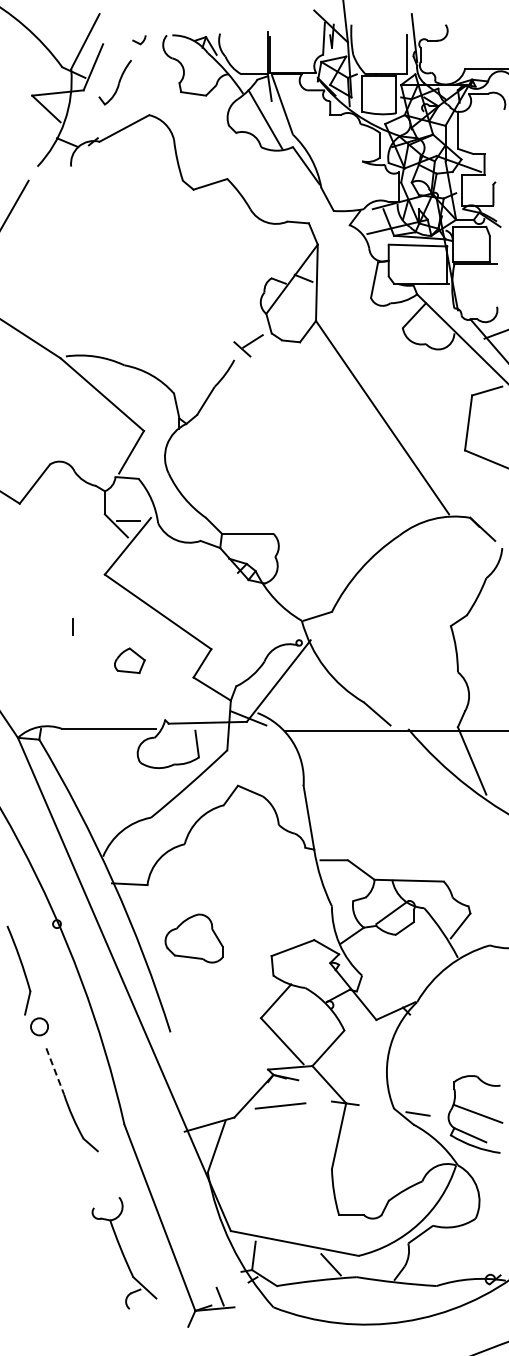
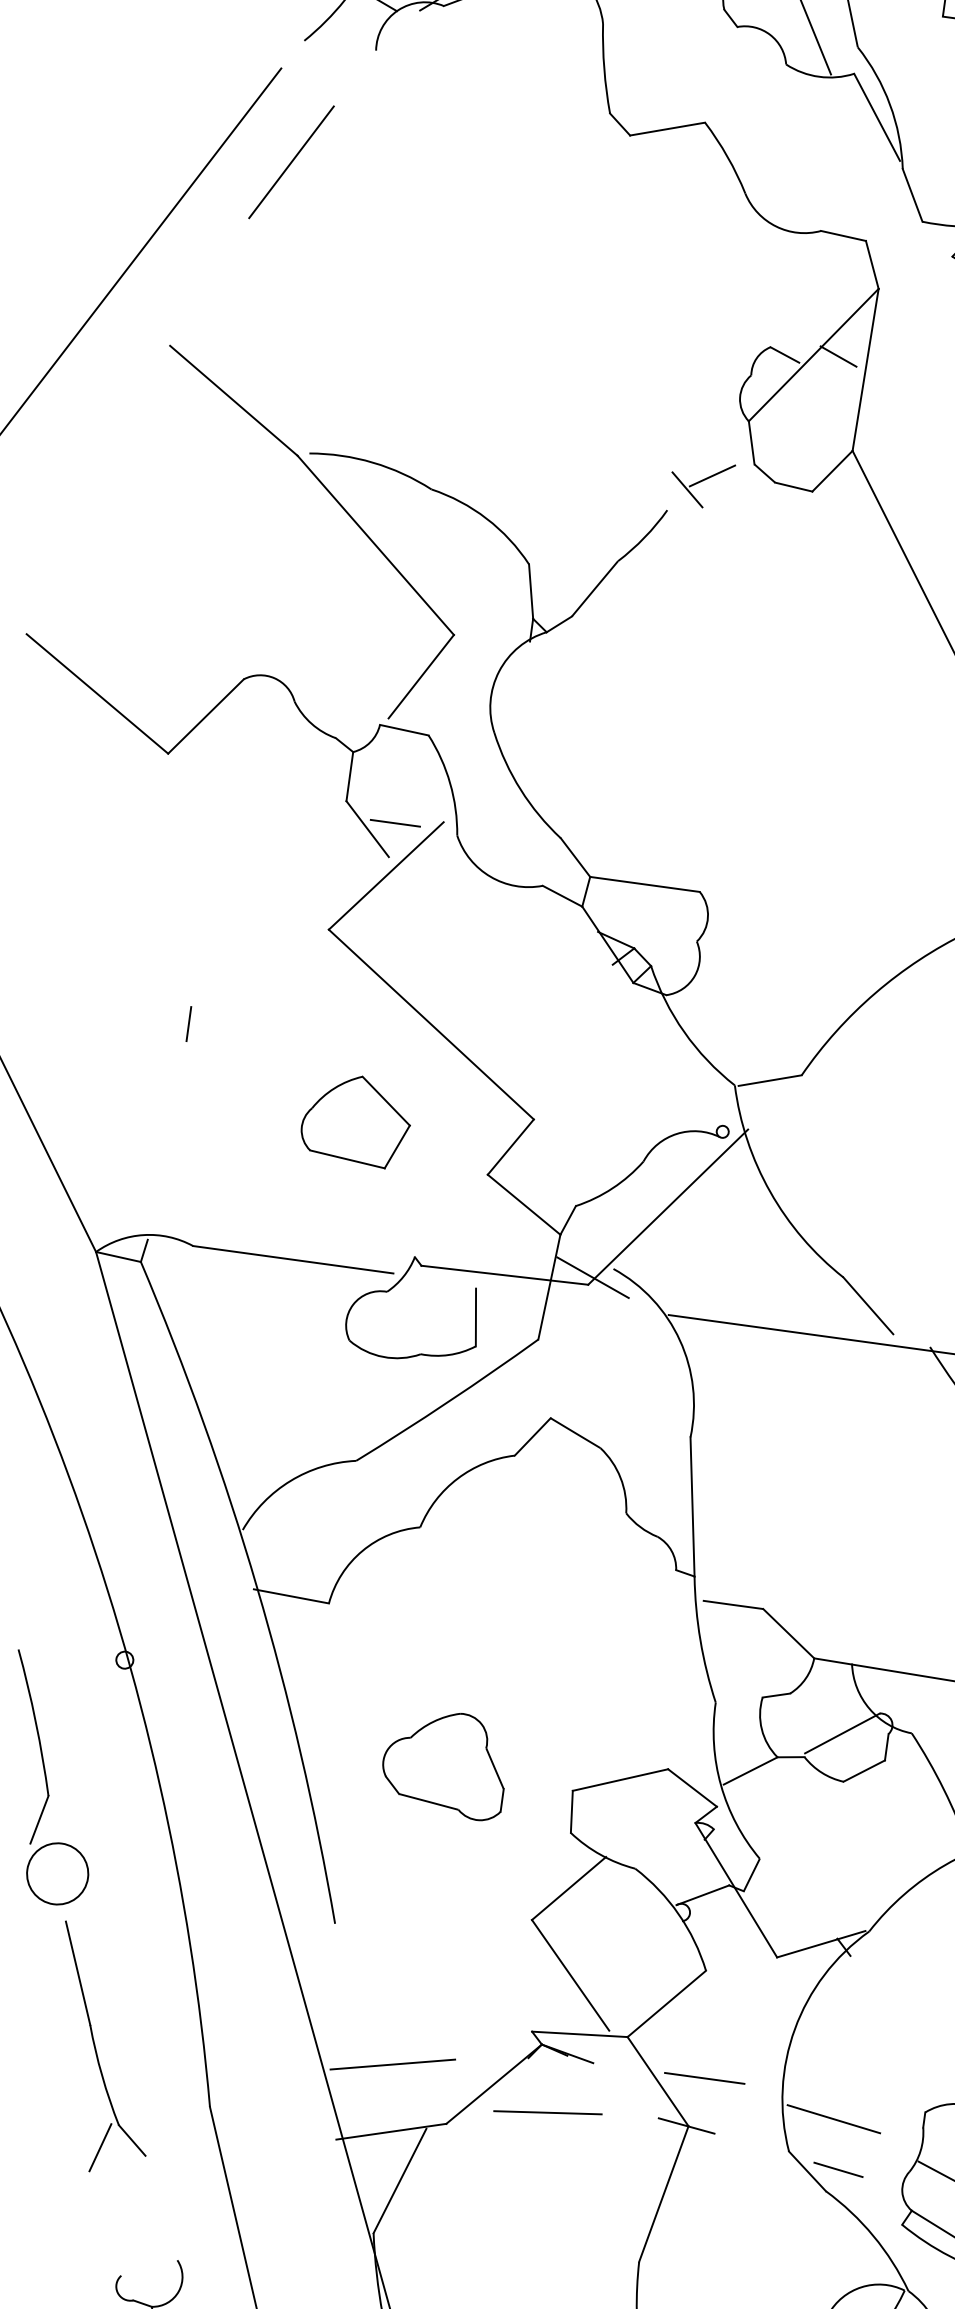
line: (39, 223) -> (291, 162), added
line: (72, 626) -> (187, 1022), moved
part: (129, 660) -> (356, 1119), size x1.67
part: (193, 938) -> (443, 1763), moved
circle: (39, 1026) -> (57, 1873), size x1.67
line: (55, 1071) -> (78, 1973), dashed -> solid
line: (350, 1080) -> (704, 2078), added
line: (412, 1090) -> (833, 2118), added
line: (205, 1093) -> (391, 2064), added
line: (76, 1149) -> (100, 2145), added

